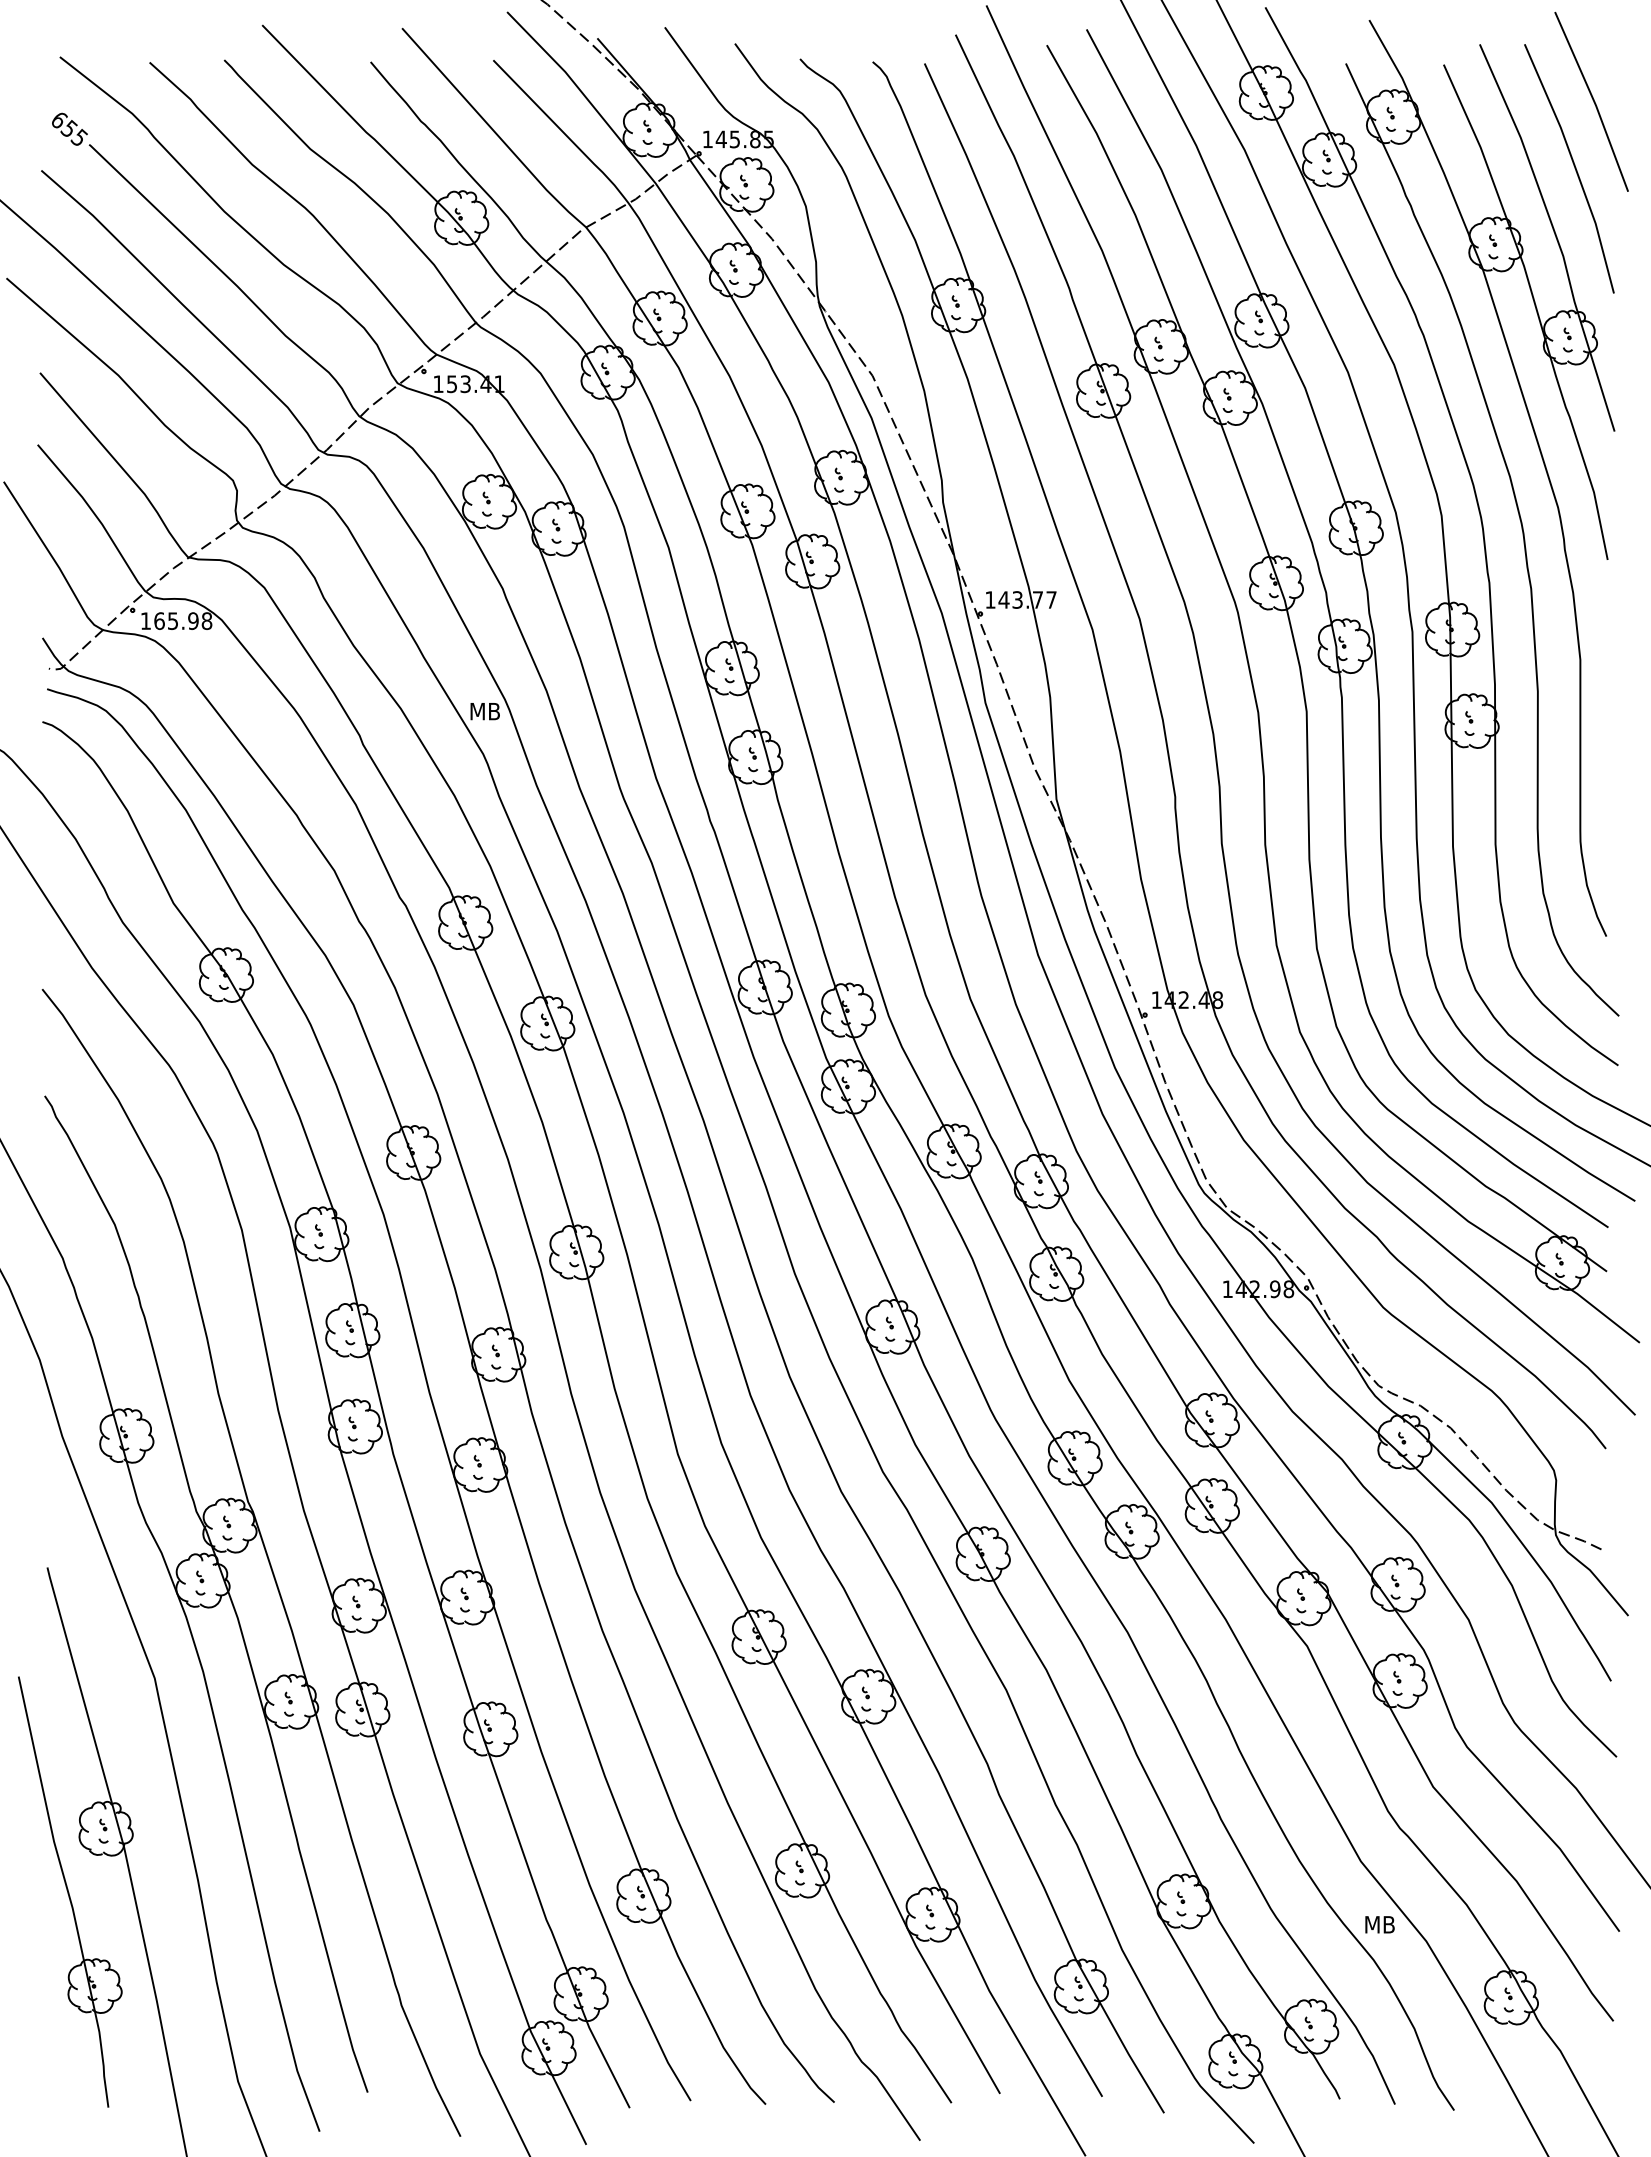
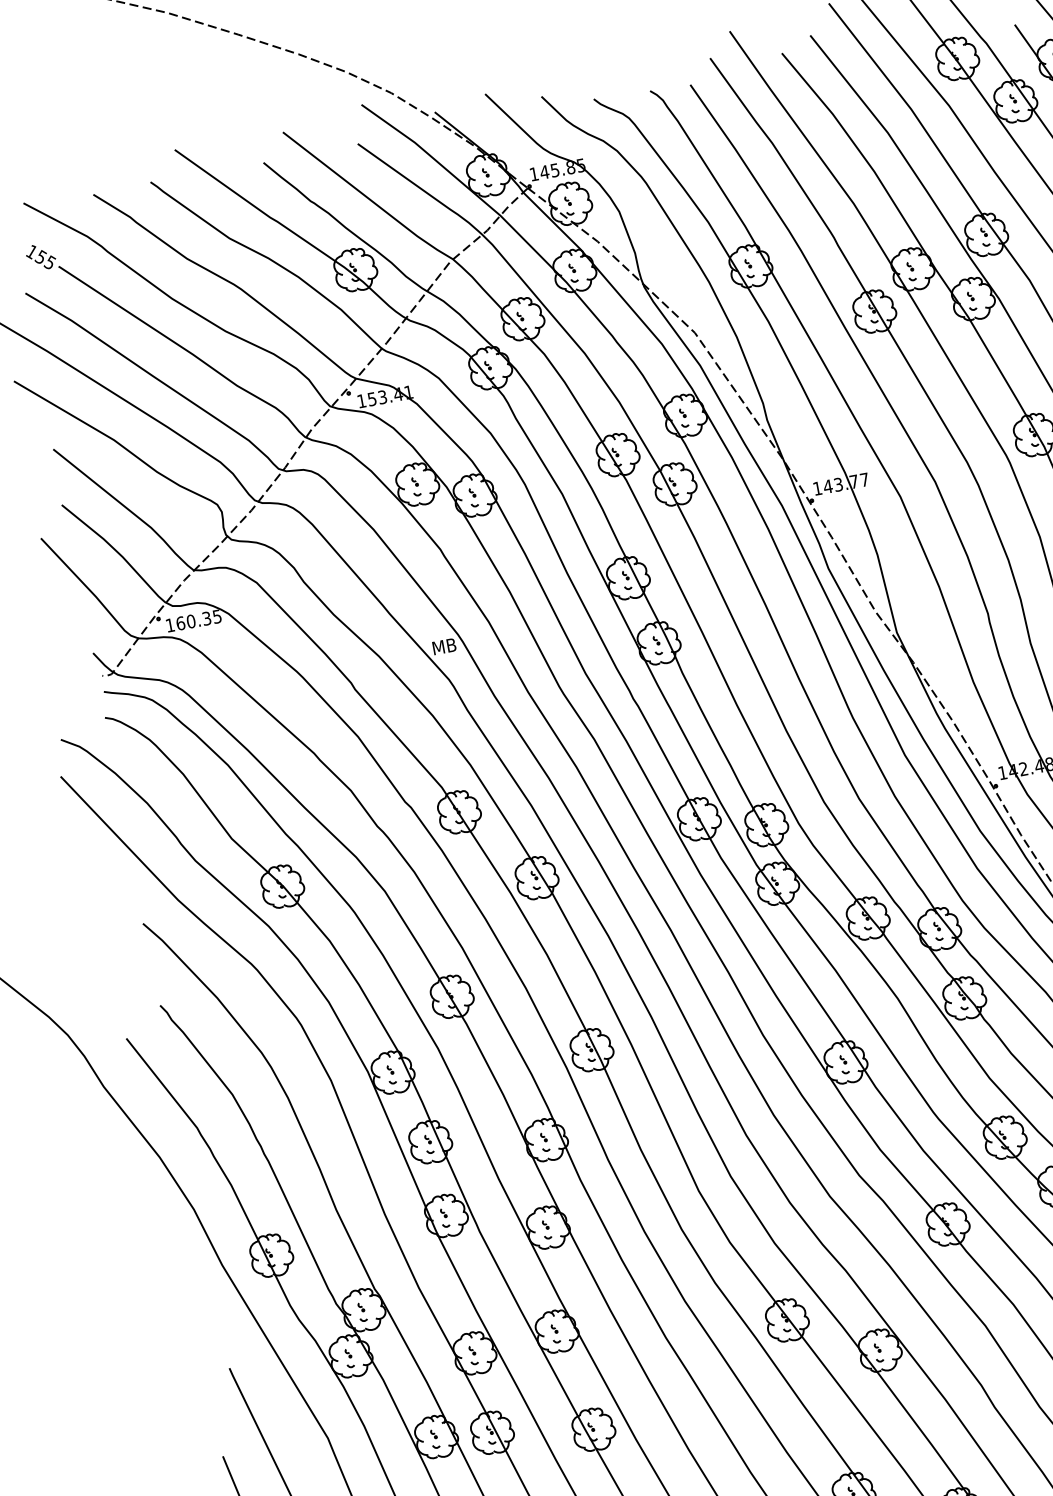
text: (58, 120) -> (31, 252), 655 -> 155
text: (189, 620) -> (203, 618), 165.98 -> 160.35

